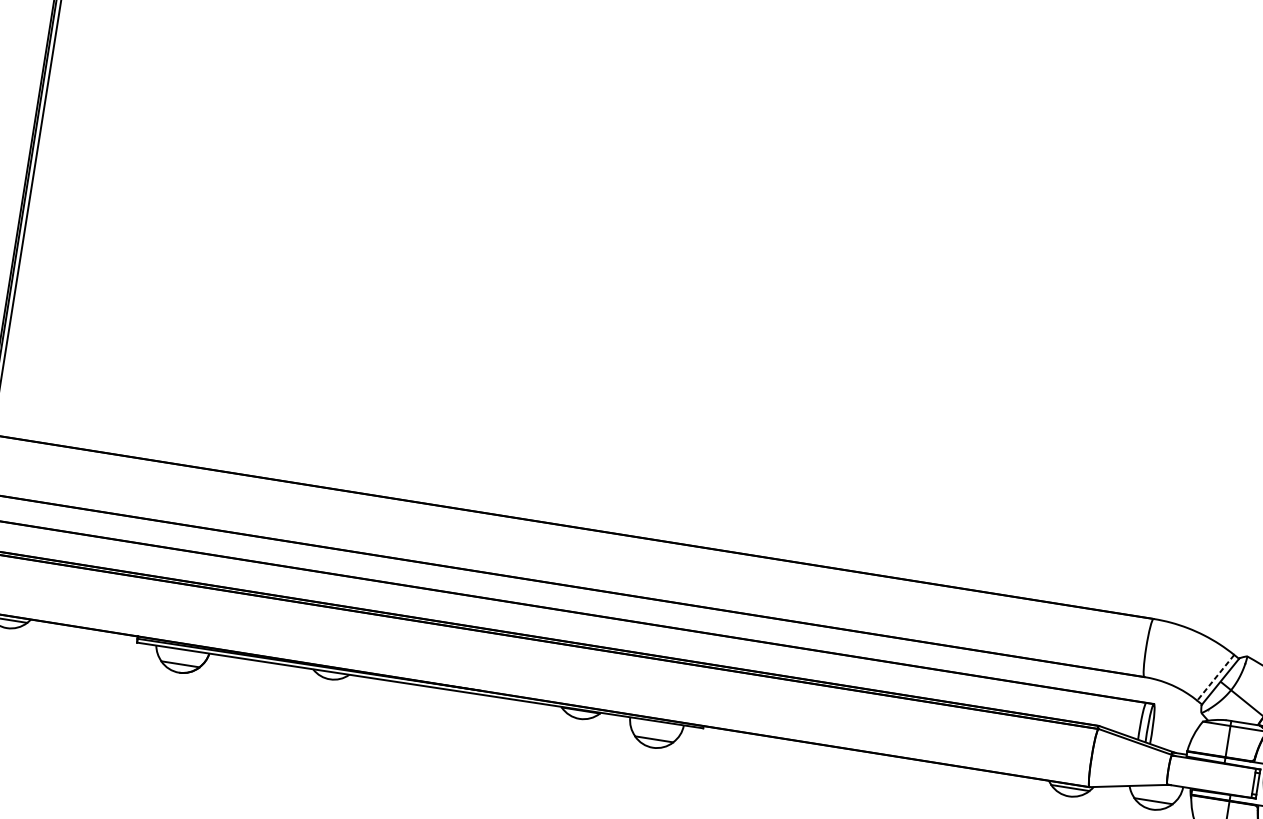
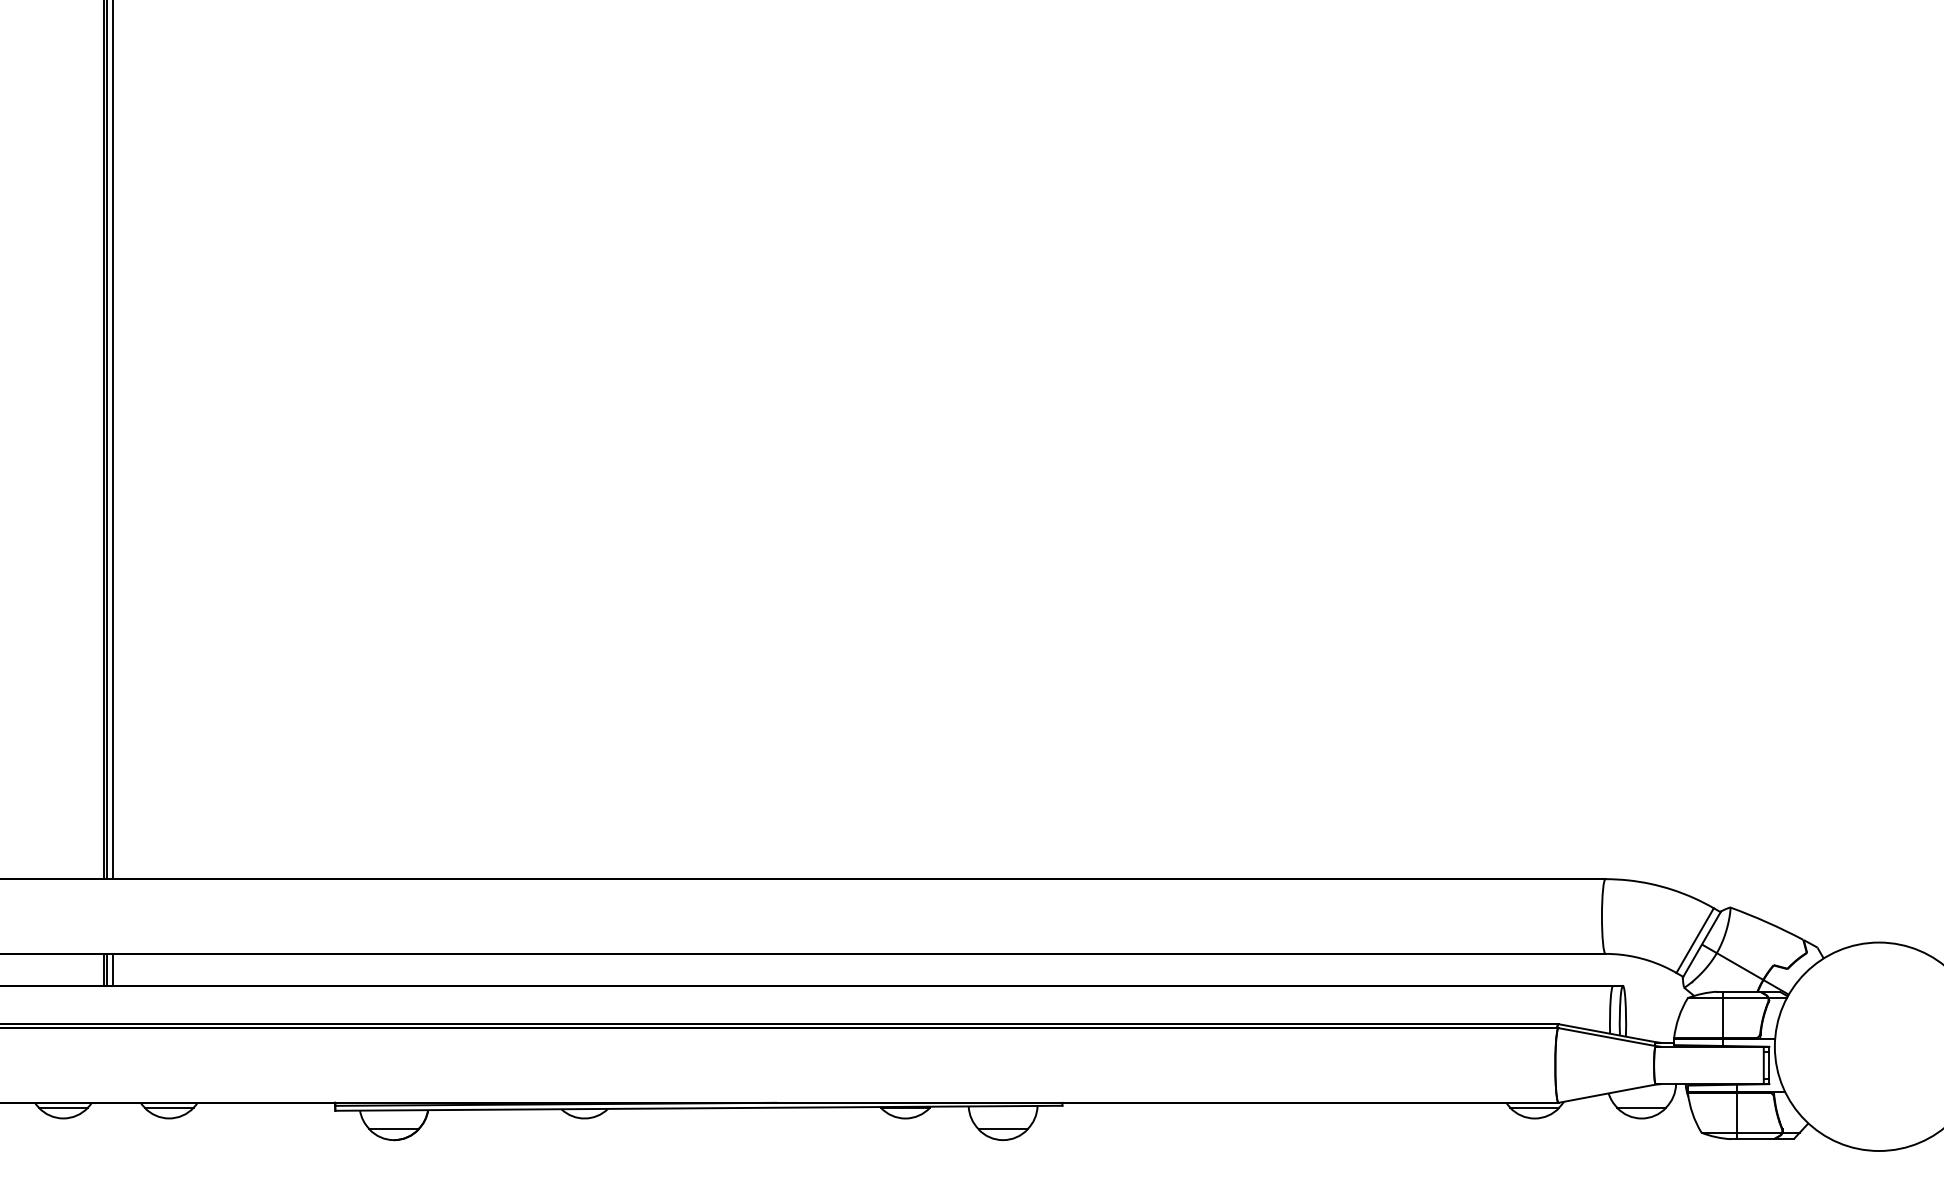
line: (1215, 678) -> (1694, 941), dashed -> solid

